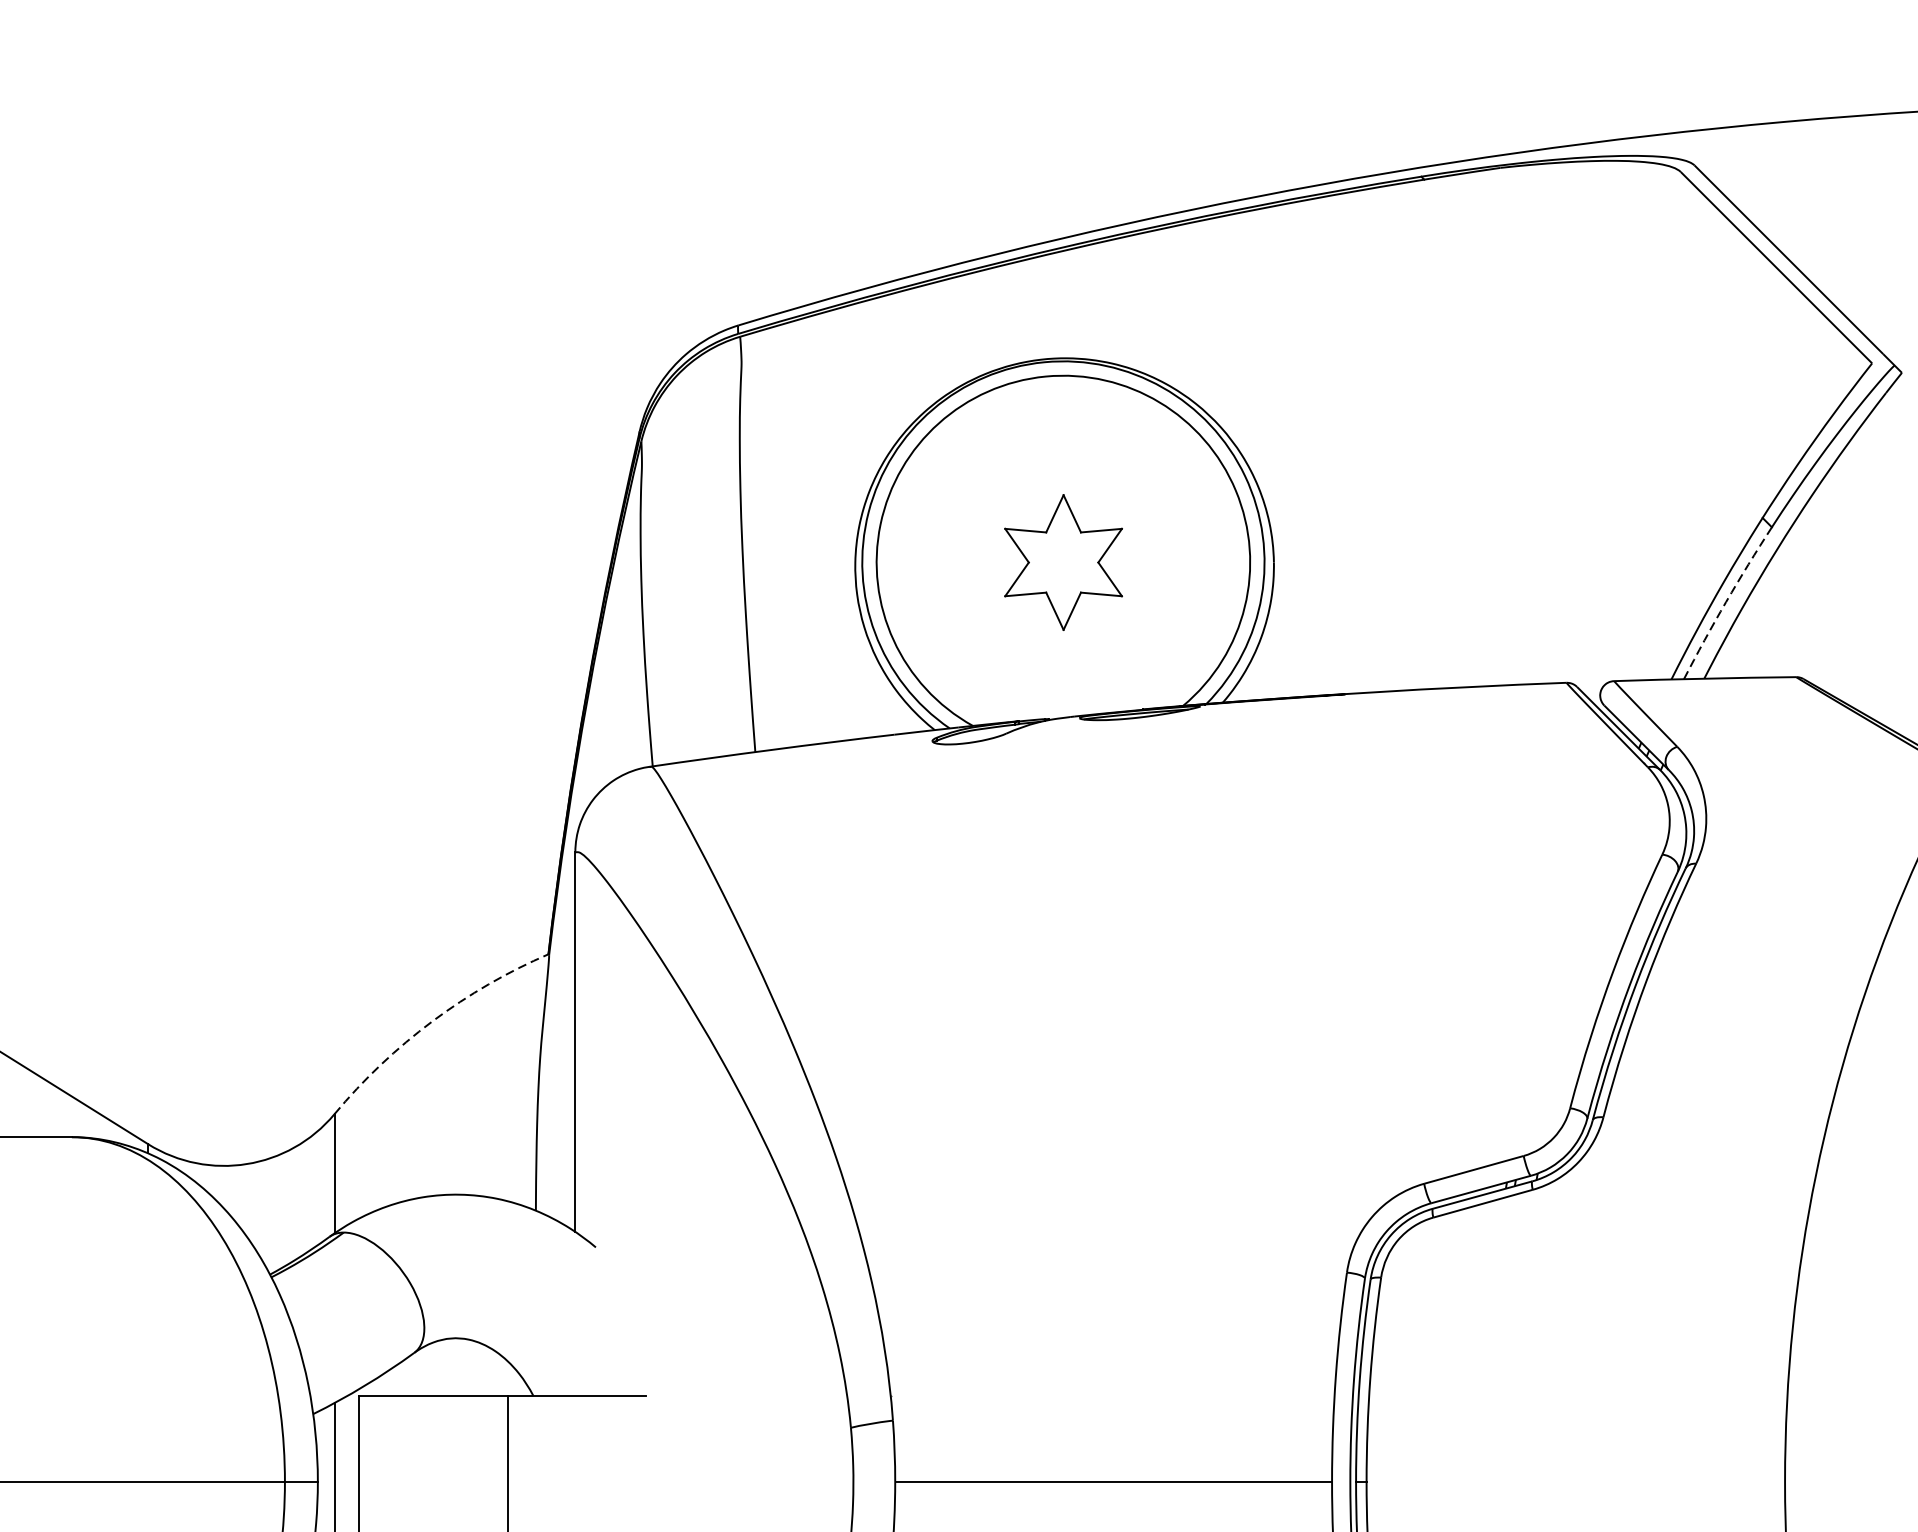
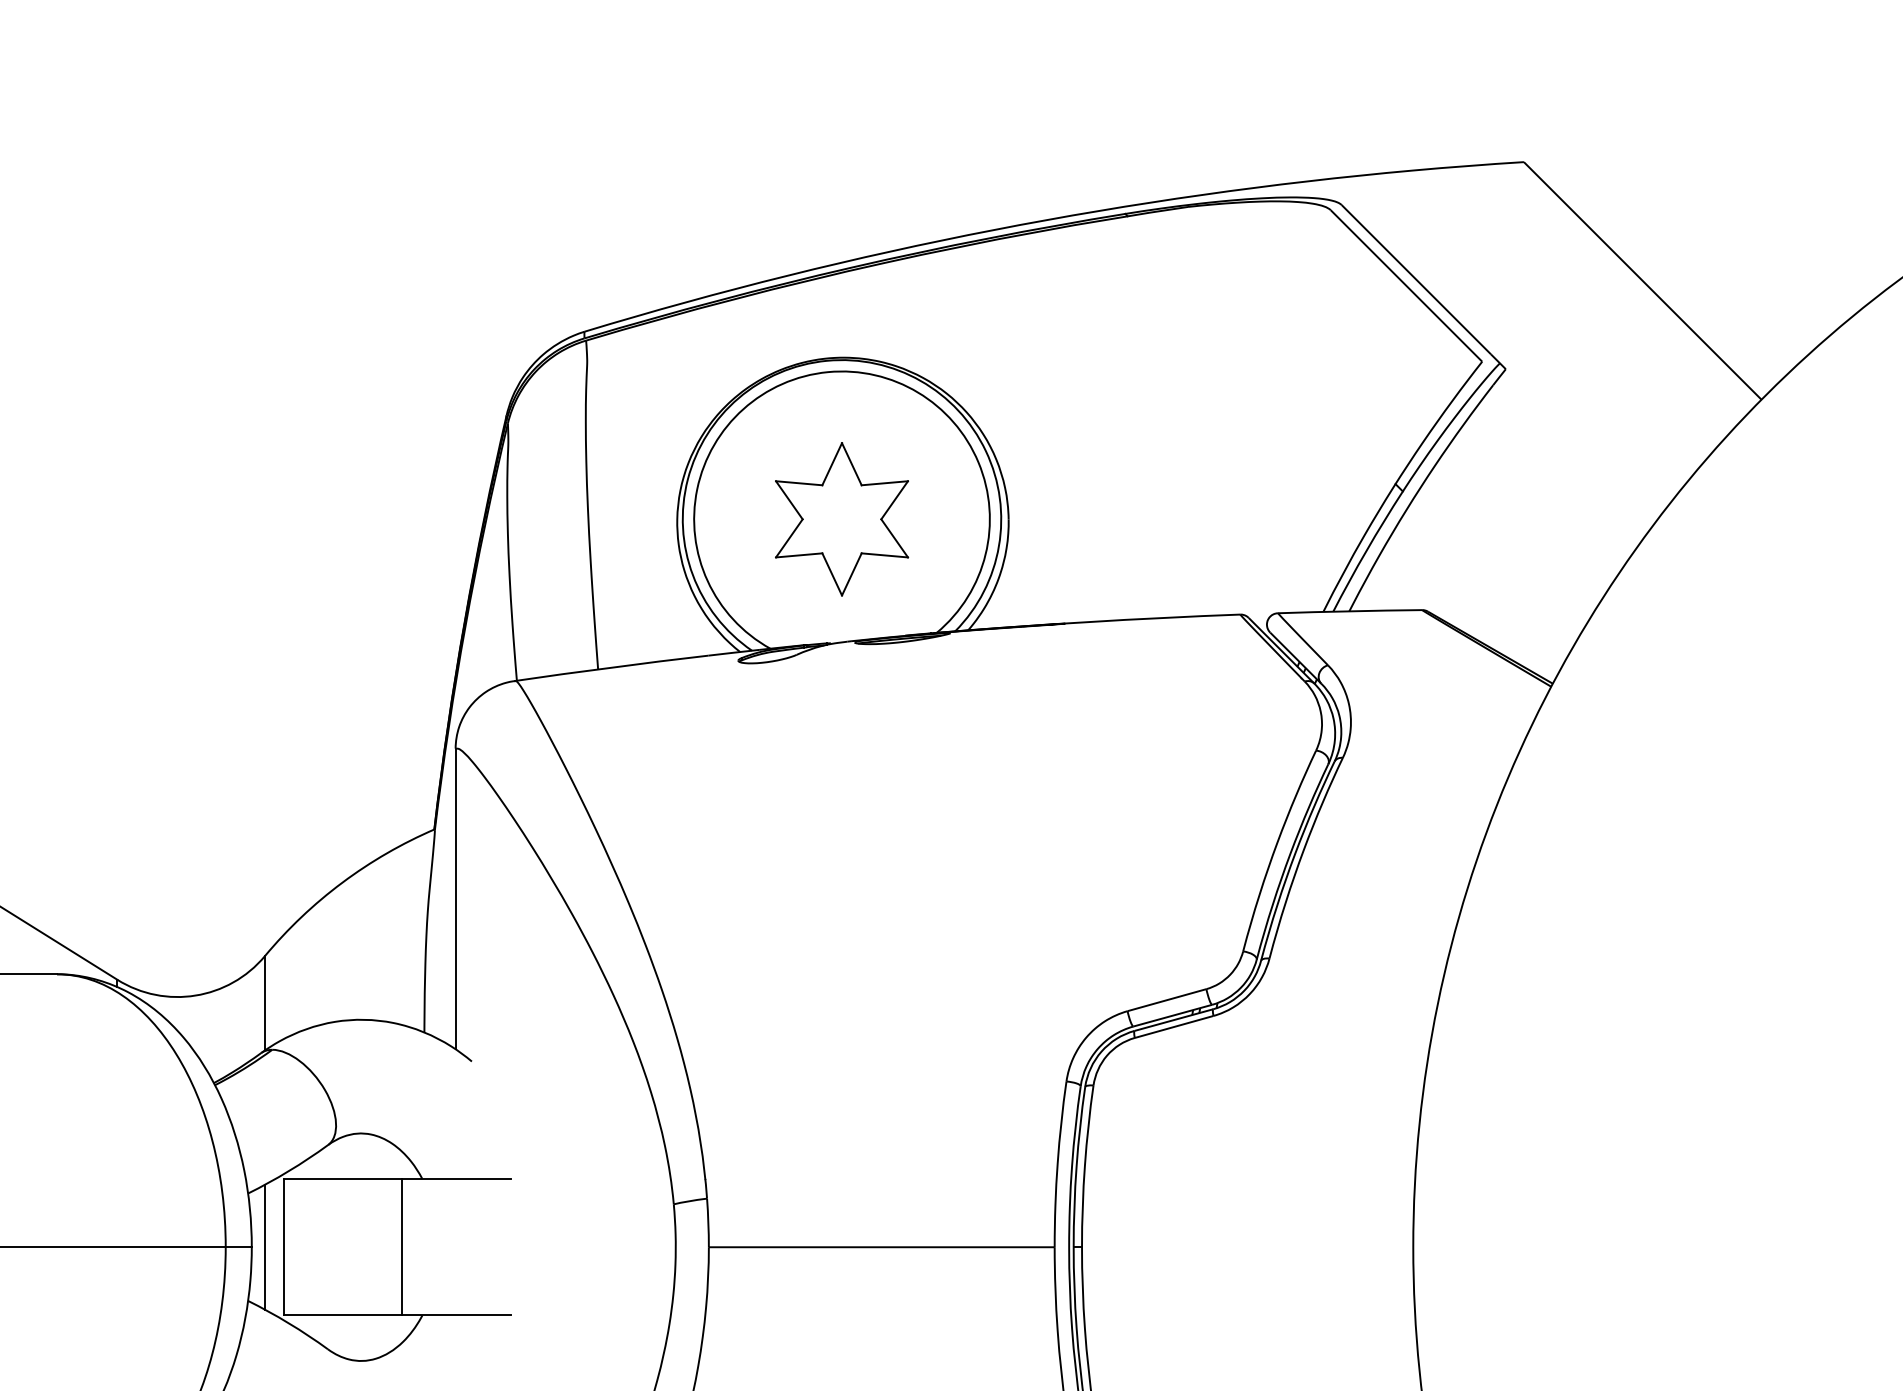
part: (1064, 562) -> (842, 519), size x1.43
arc: (1725, 601) -> (1366, 550), dashed -> solid
arc: (432, 1021) -> (342, 882), dashed -> solid

